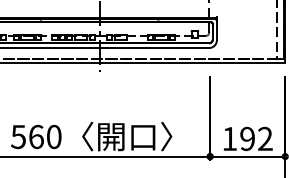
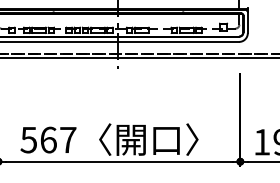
text: (54, 136) -> (68, 139), 560 -> 567

